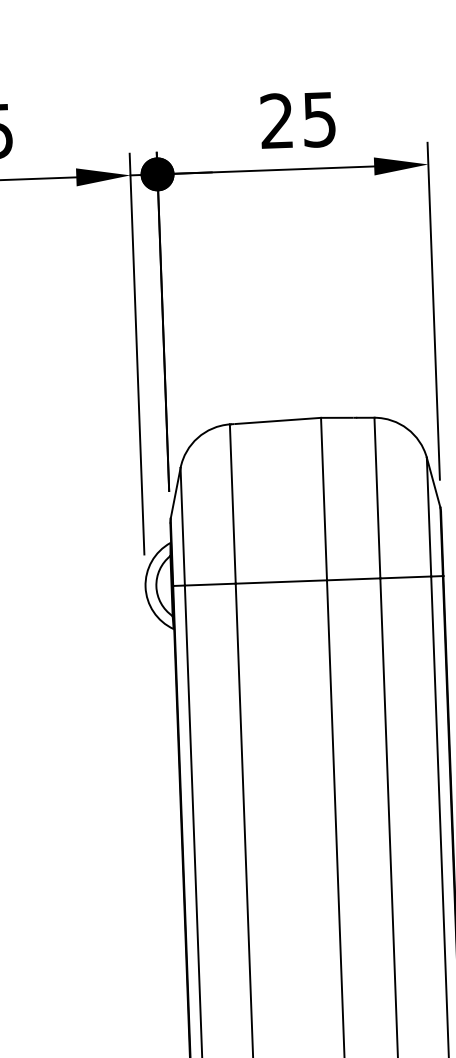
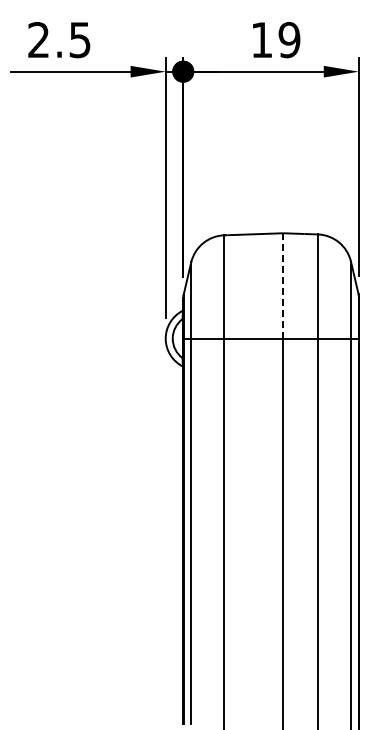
text: (297, 121) -> (275, 40), 25 -> 19
line: (324, 498) -> (283, 285), solid -> dashed

